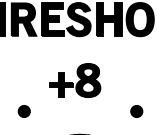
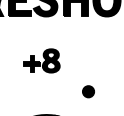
part: (75, 80) -> (42, 60), size x0.7
part: (136, 111) -> (88, 91), moved

